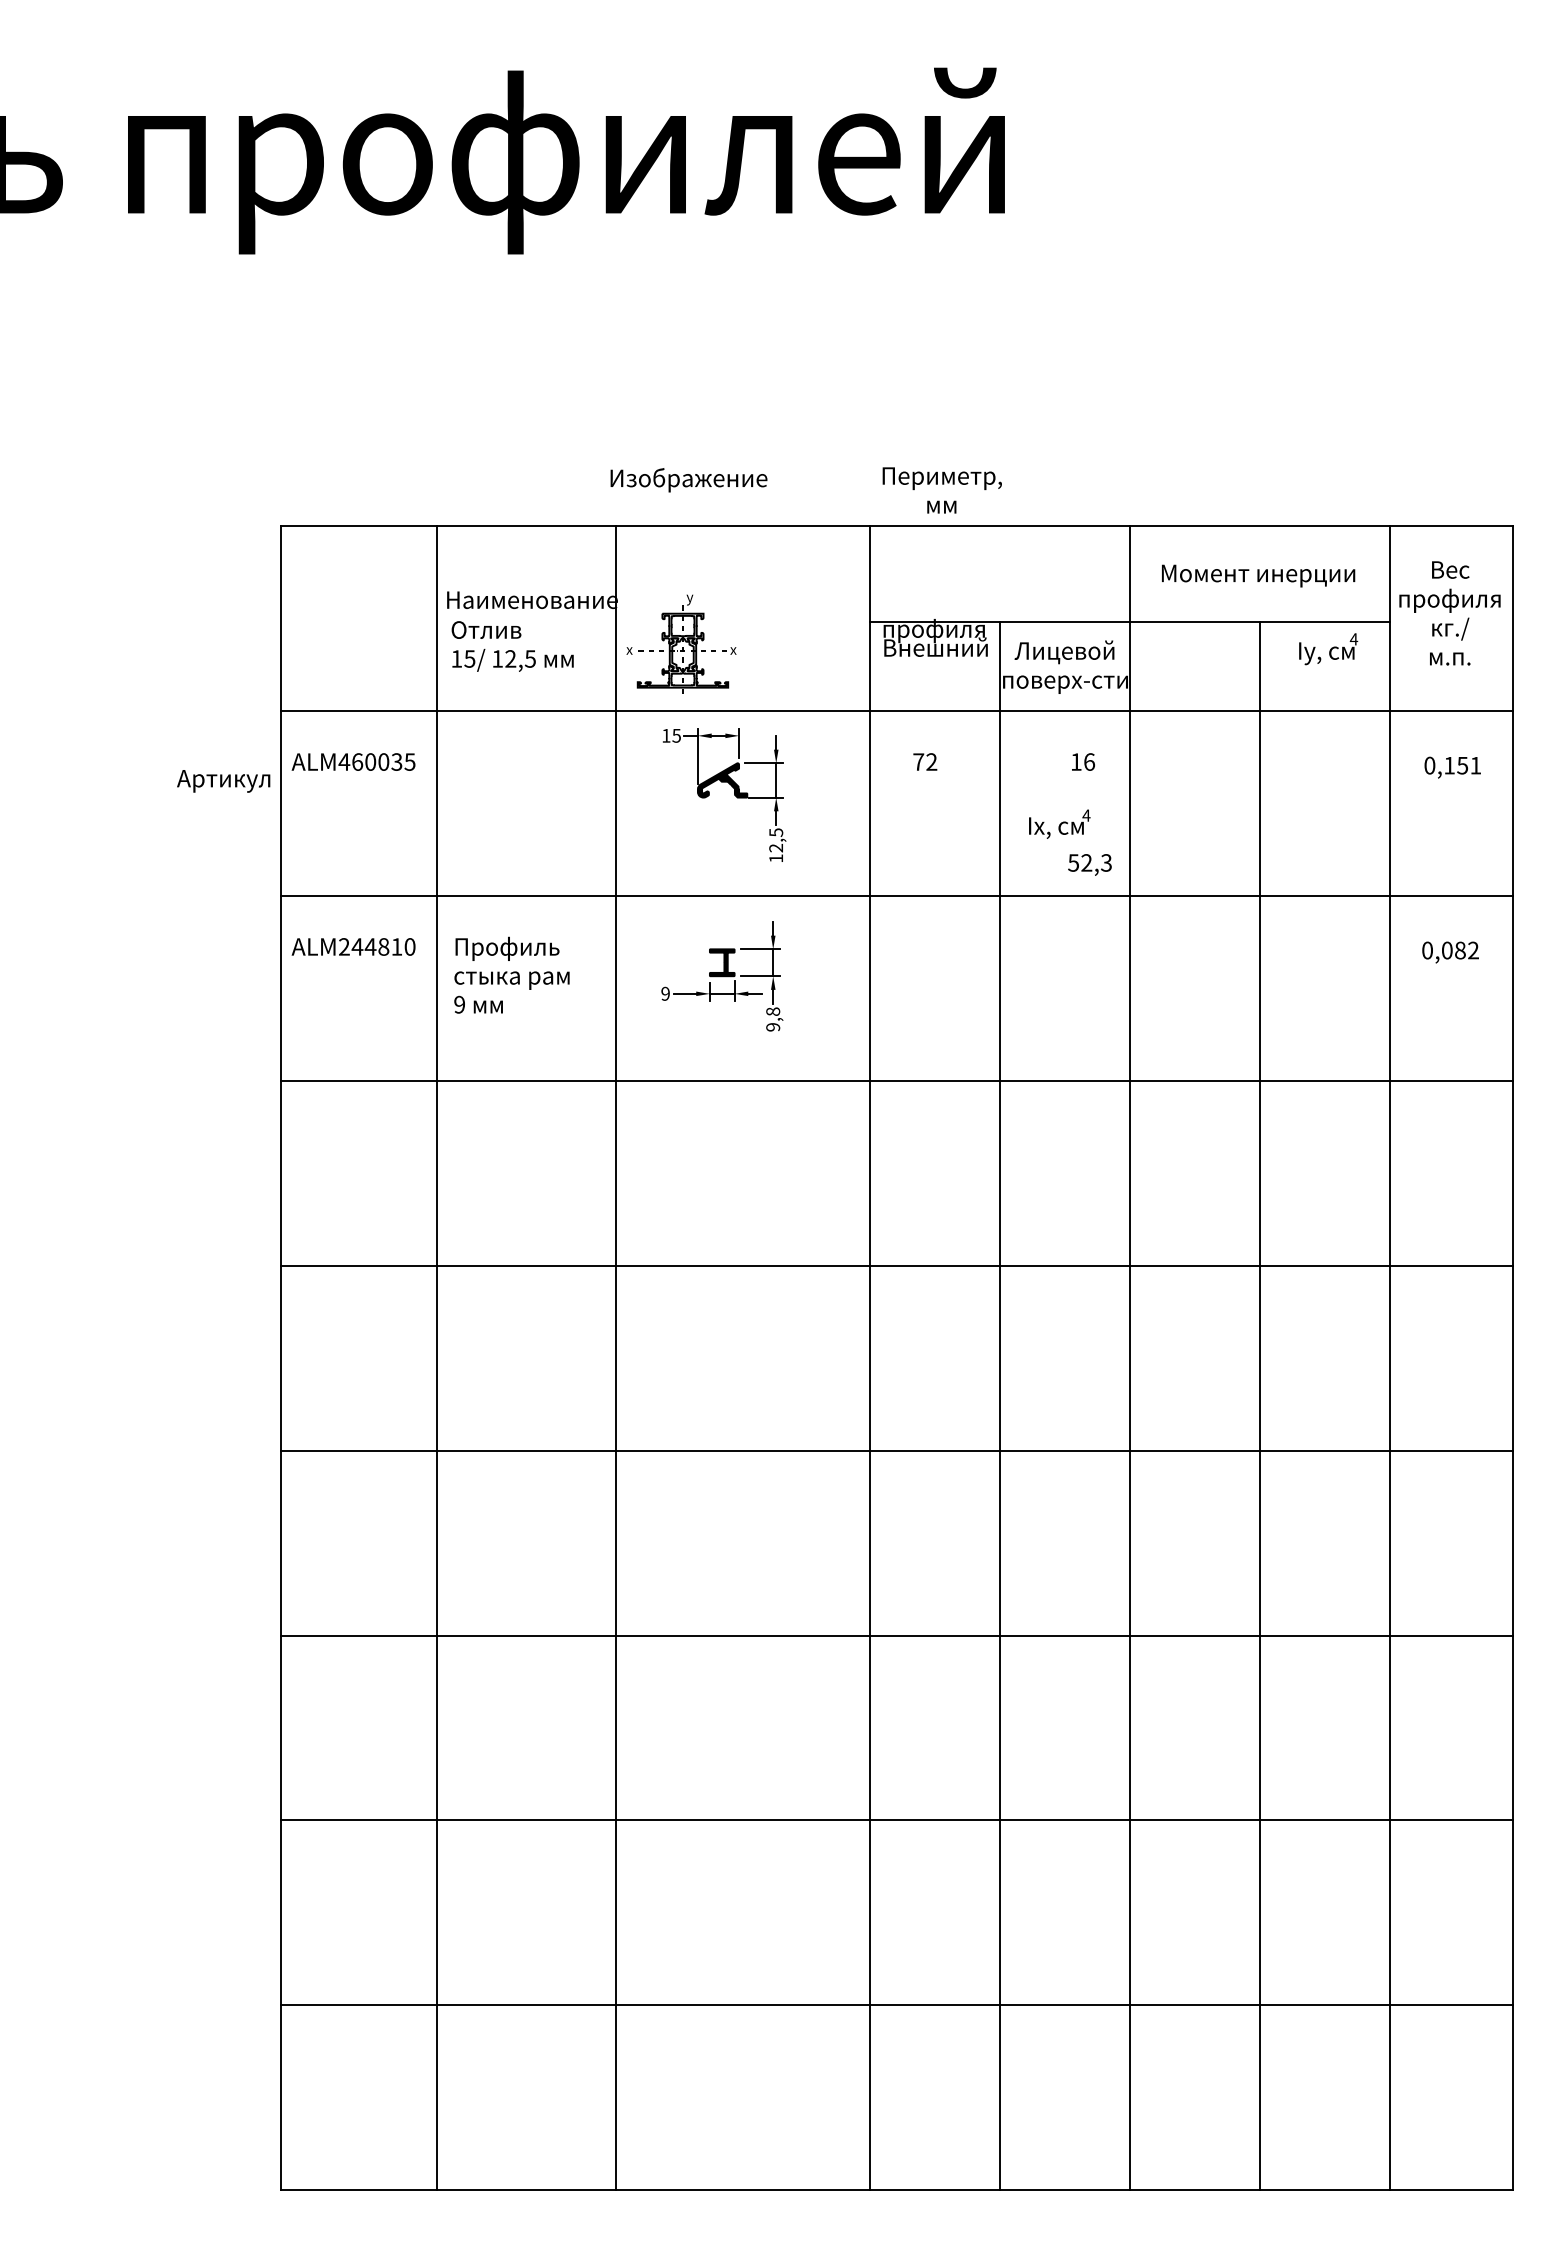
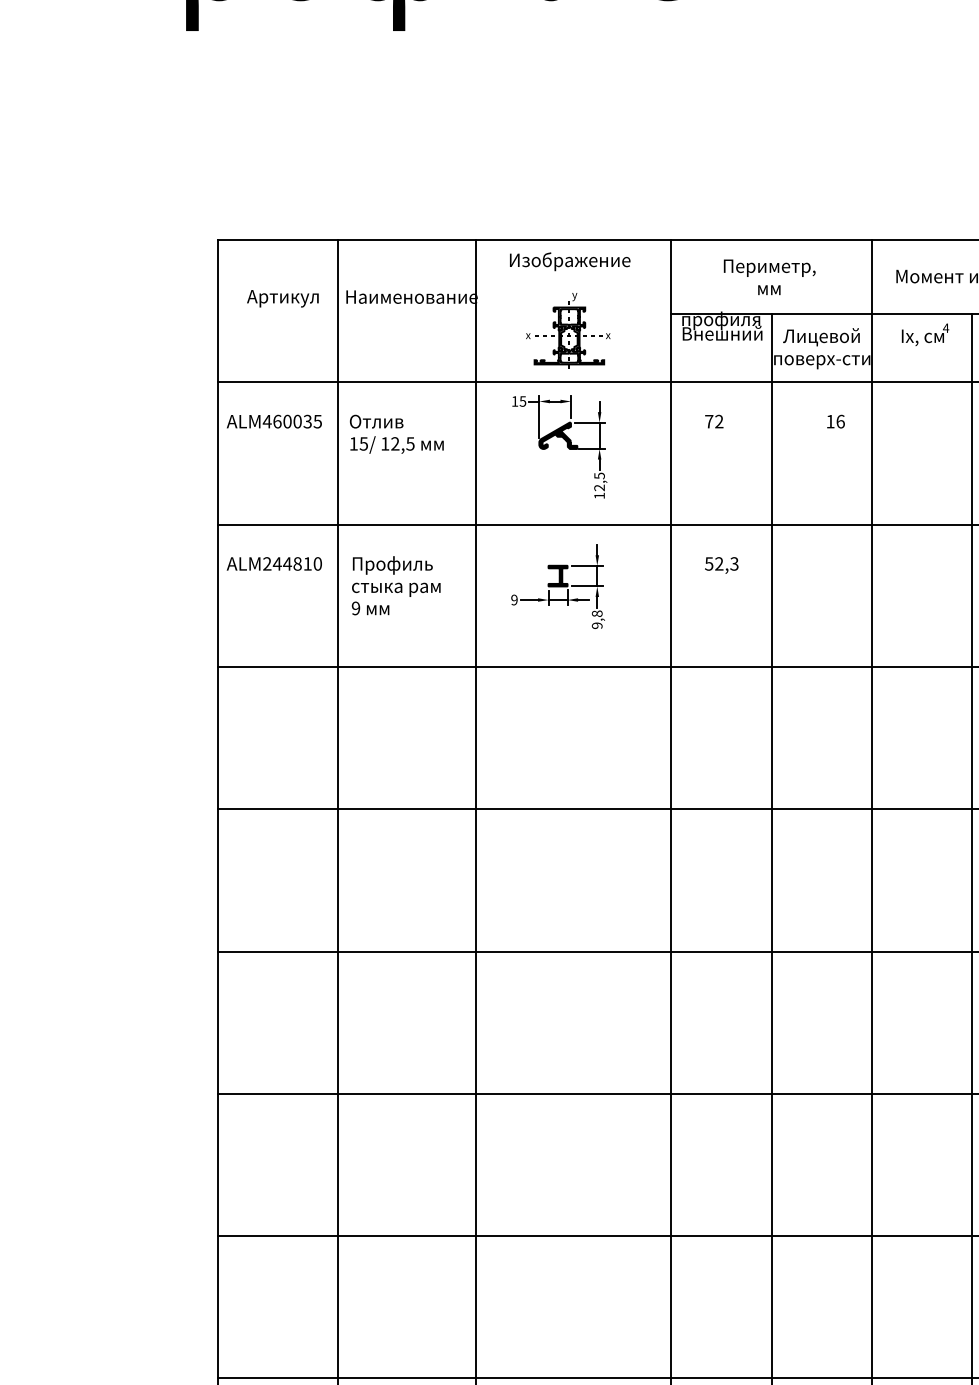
text: (688, 480) -> (569, 261), moved
text: (941, 490) -> (769, 277), moved
part: (681, 643) -> (568, 330), moved
text: (512, 646) -> (396, 434), moved
text: (223, 781) -> (282, 298), moved
text: (1059, 823) -> (925, 334), moved
text: (1089, 864) -> (721, 565), moved

